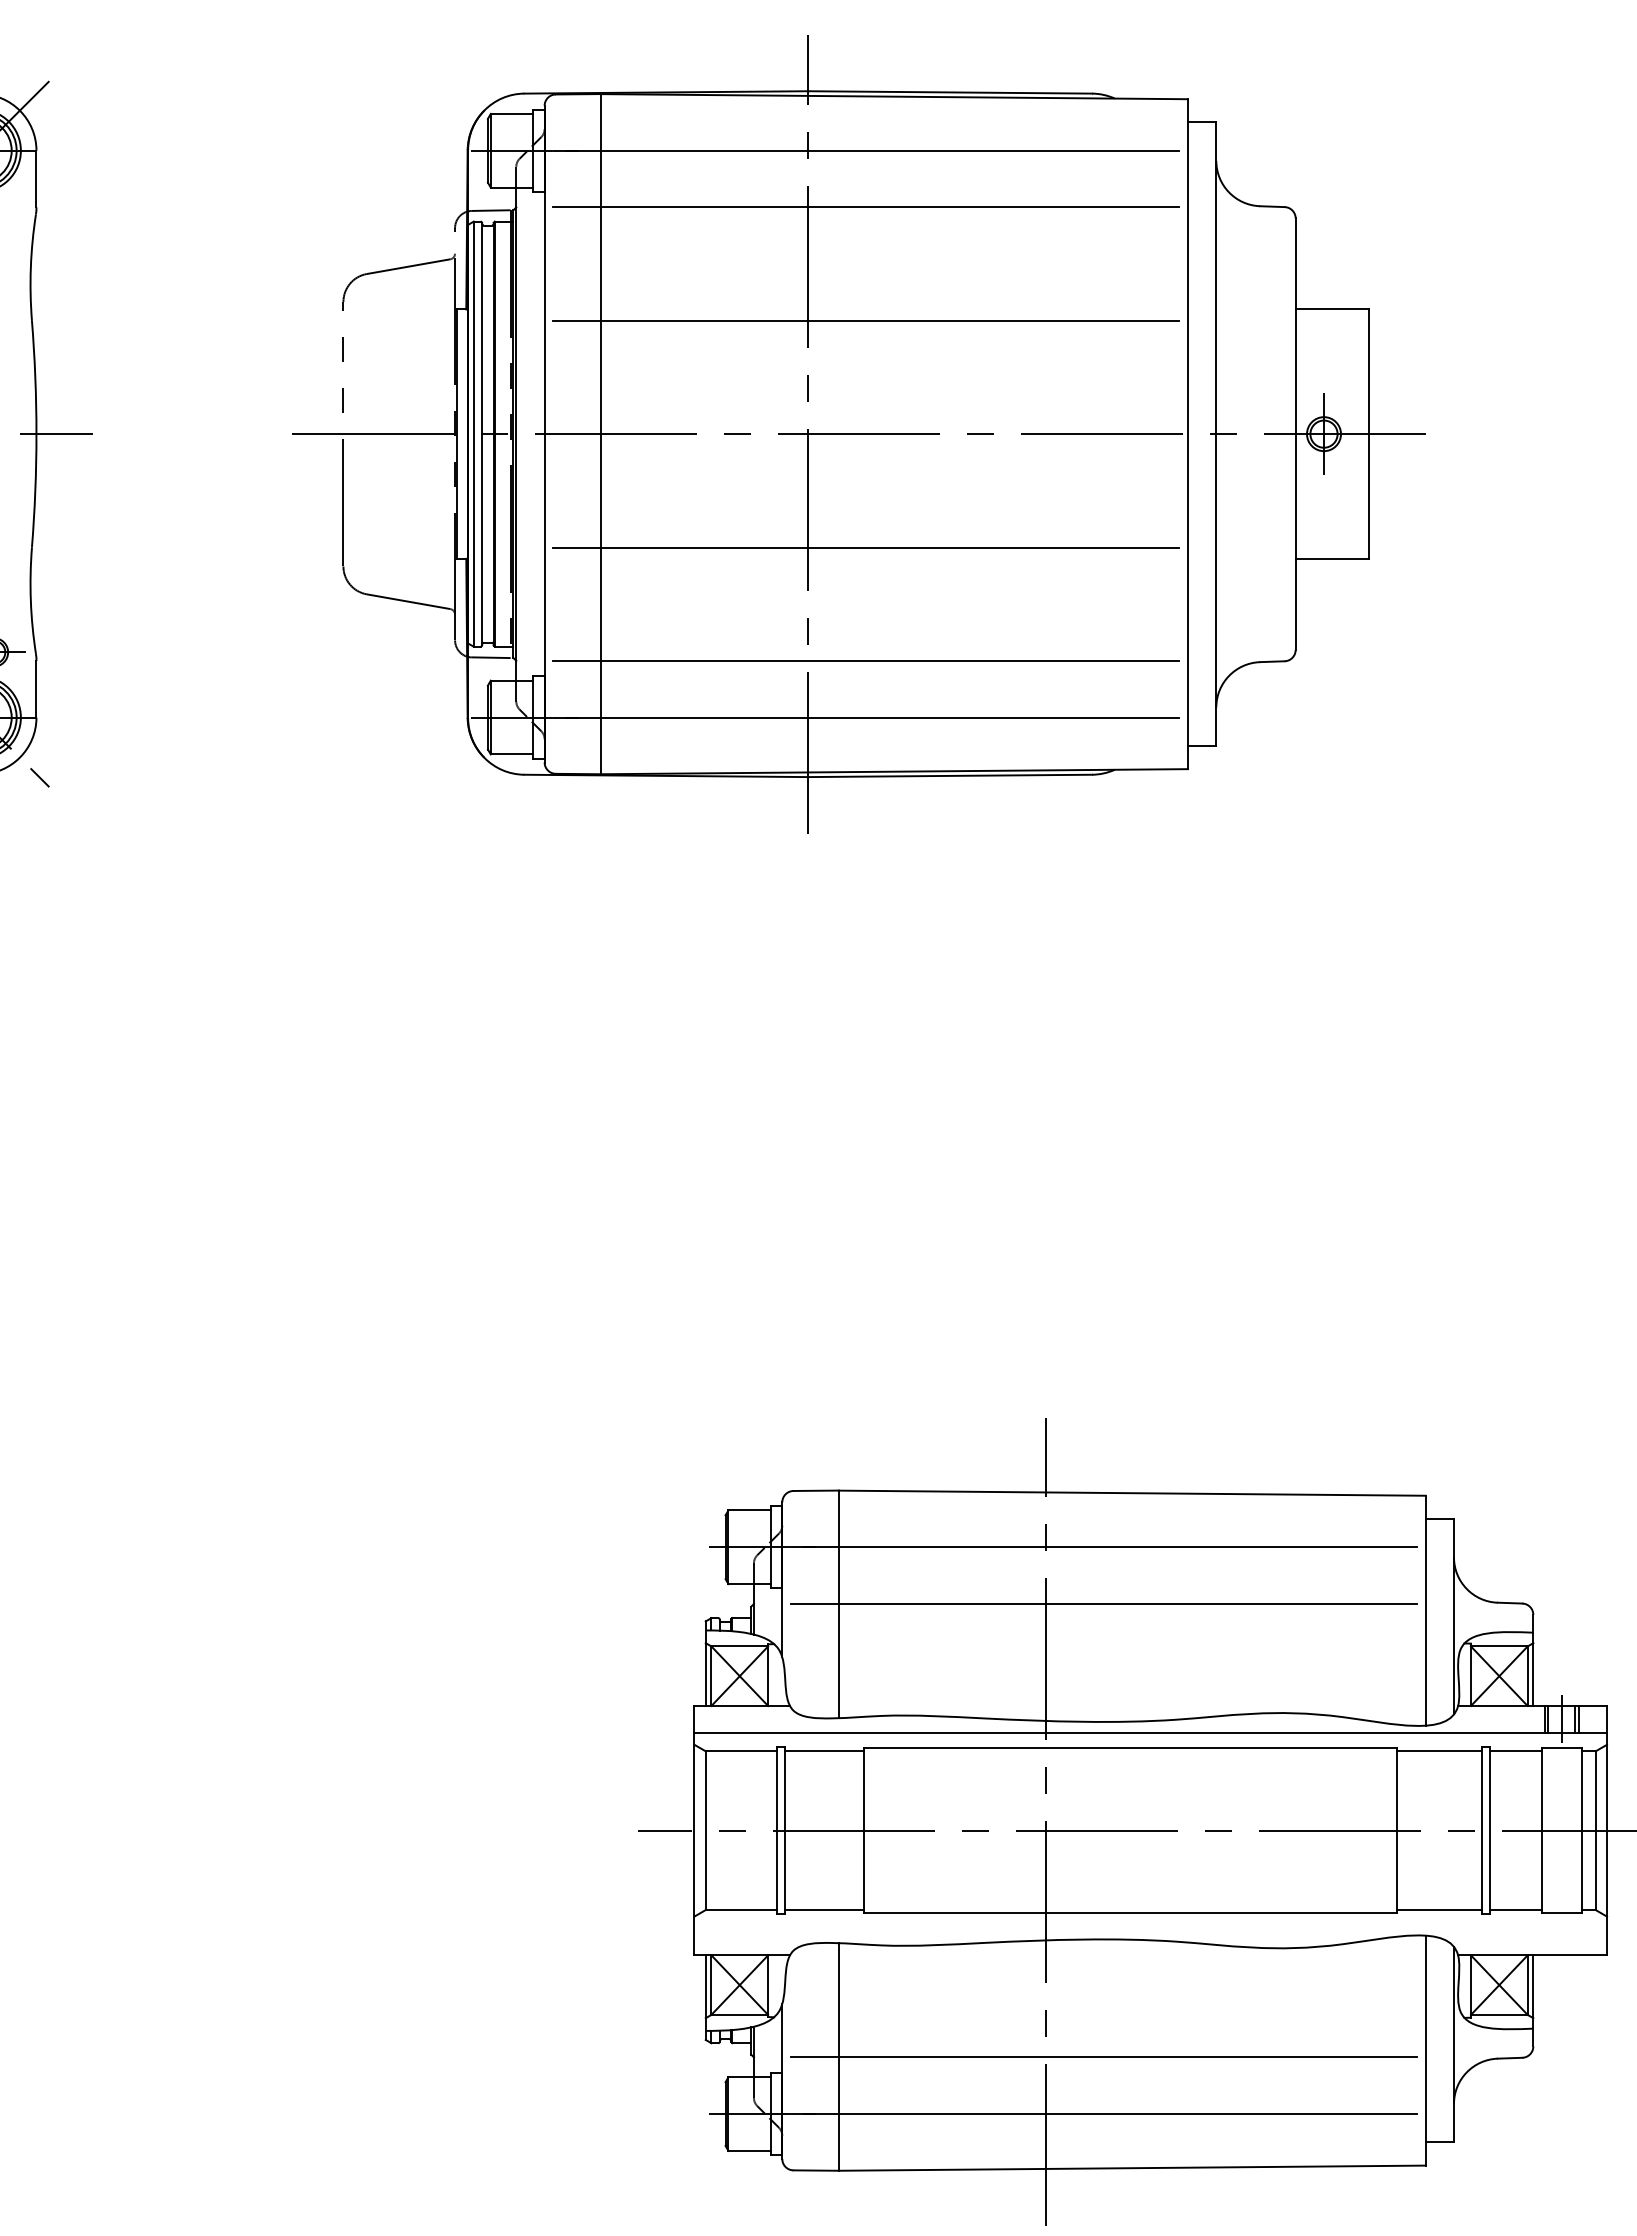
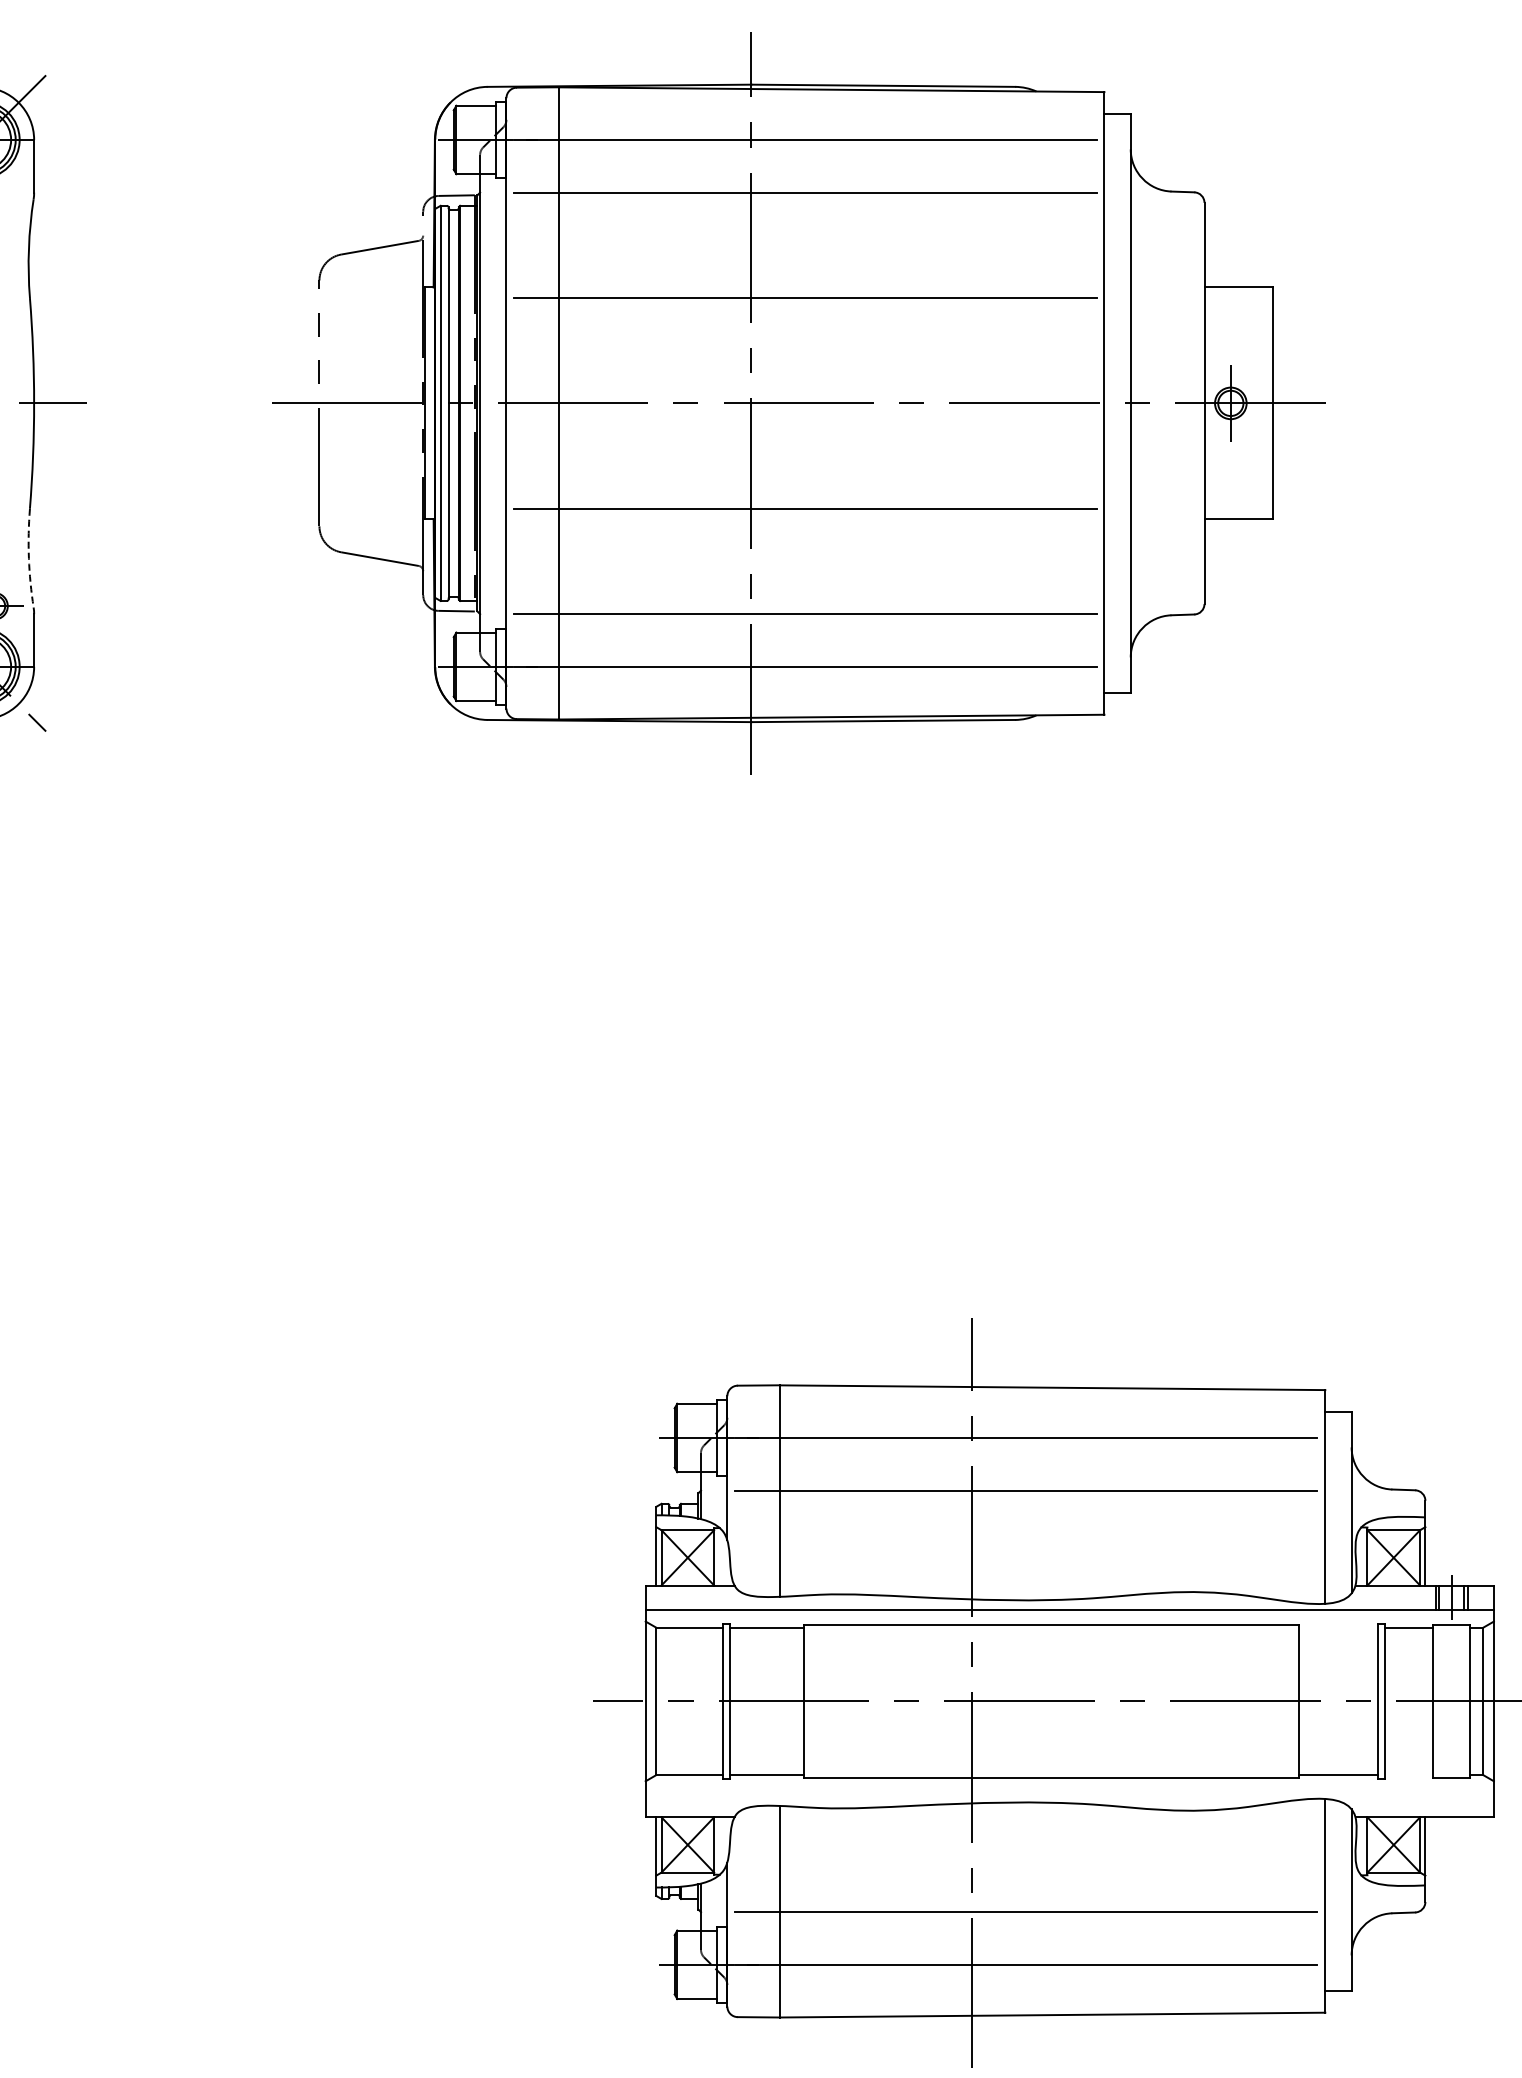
arc: (30, 601) -> (28, 558), solid -> dashed
line: (1438, 1751) -> (1337, 1627), removed
line: (1516, 1910) -> (1409, 1775), removed

